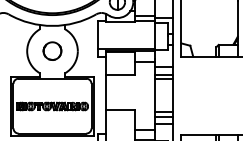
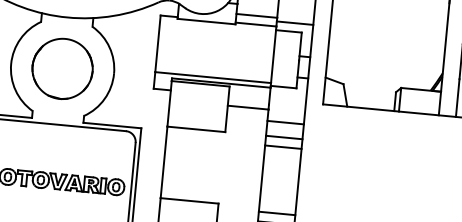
part: (52, 50) -> (62, 67), size x1.67

